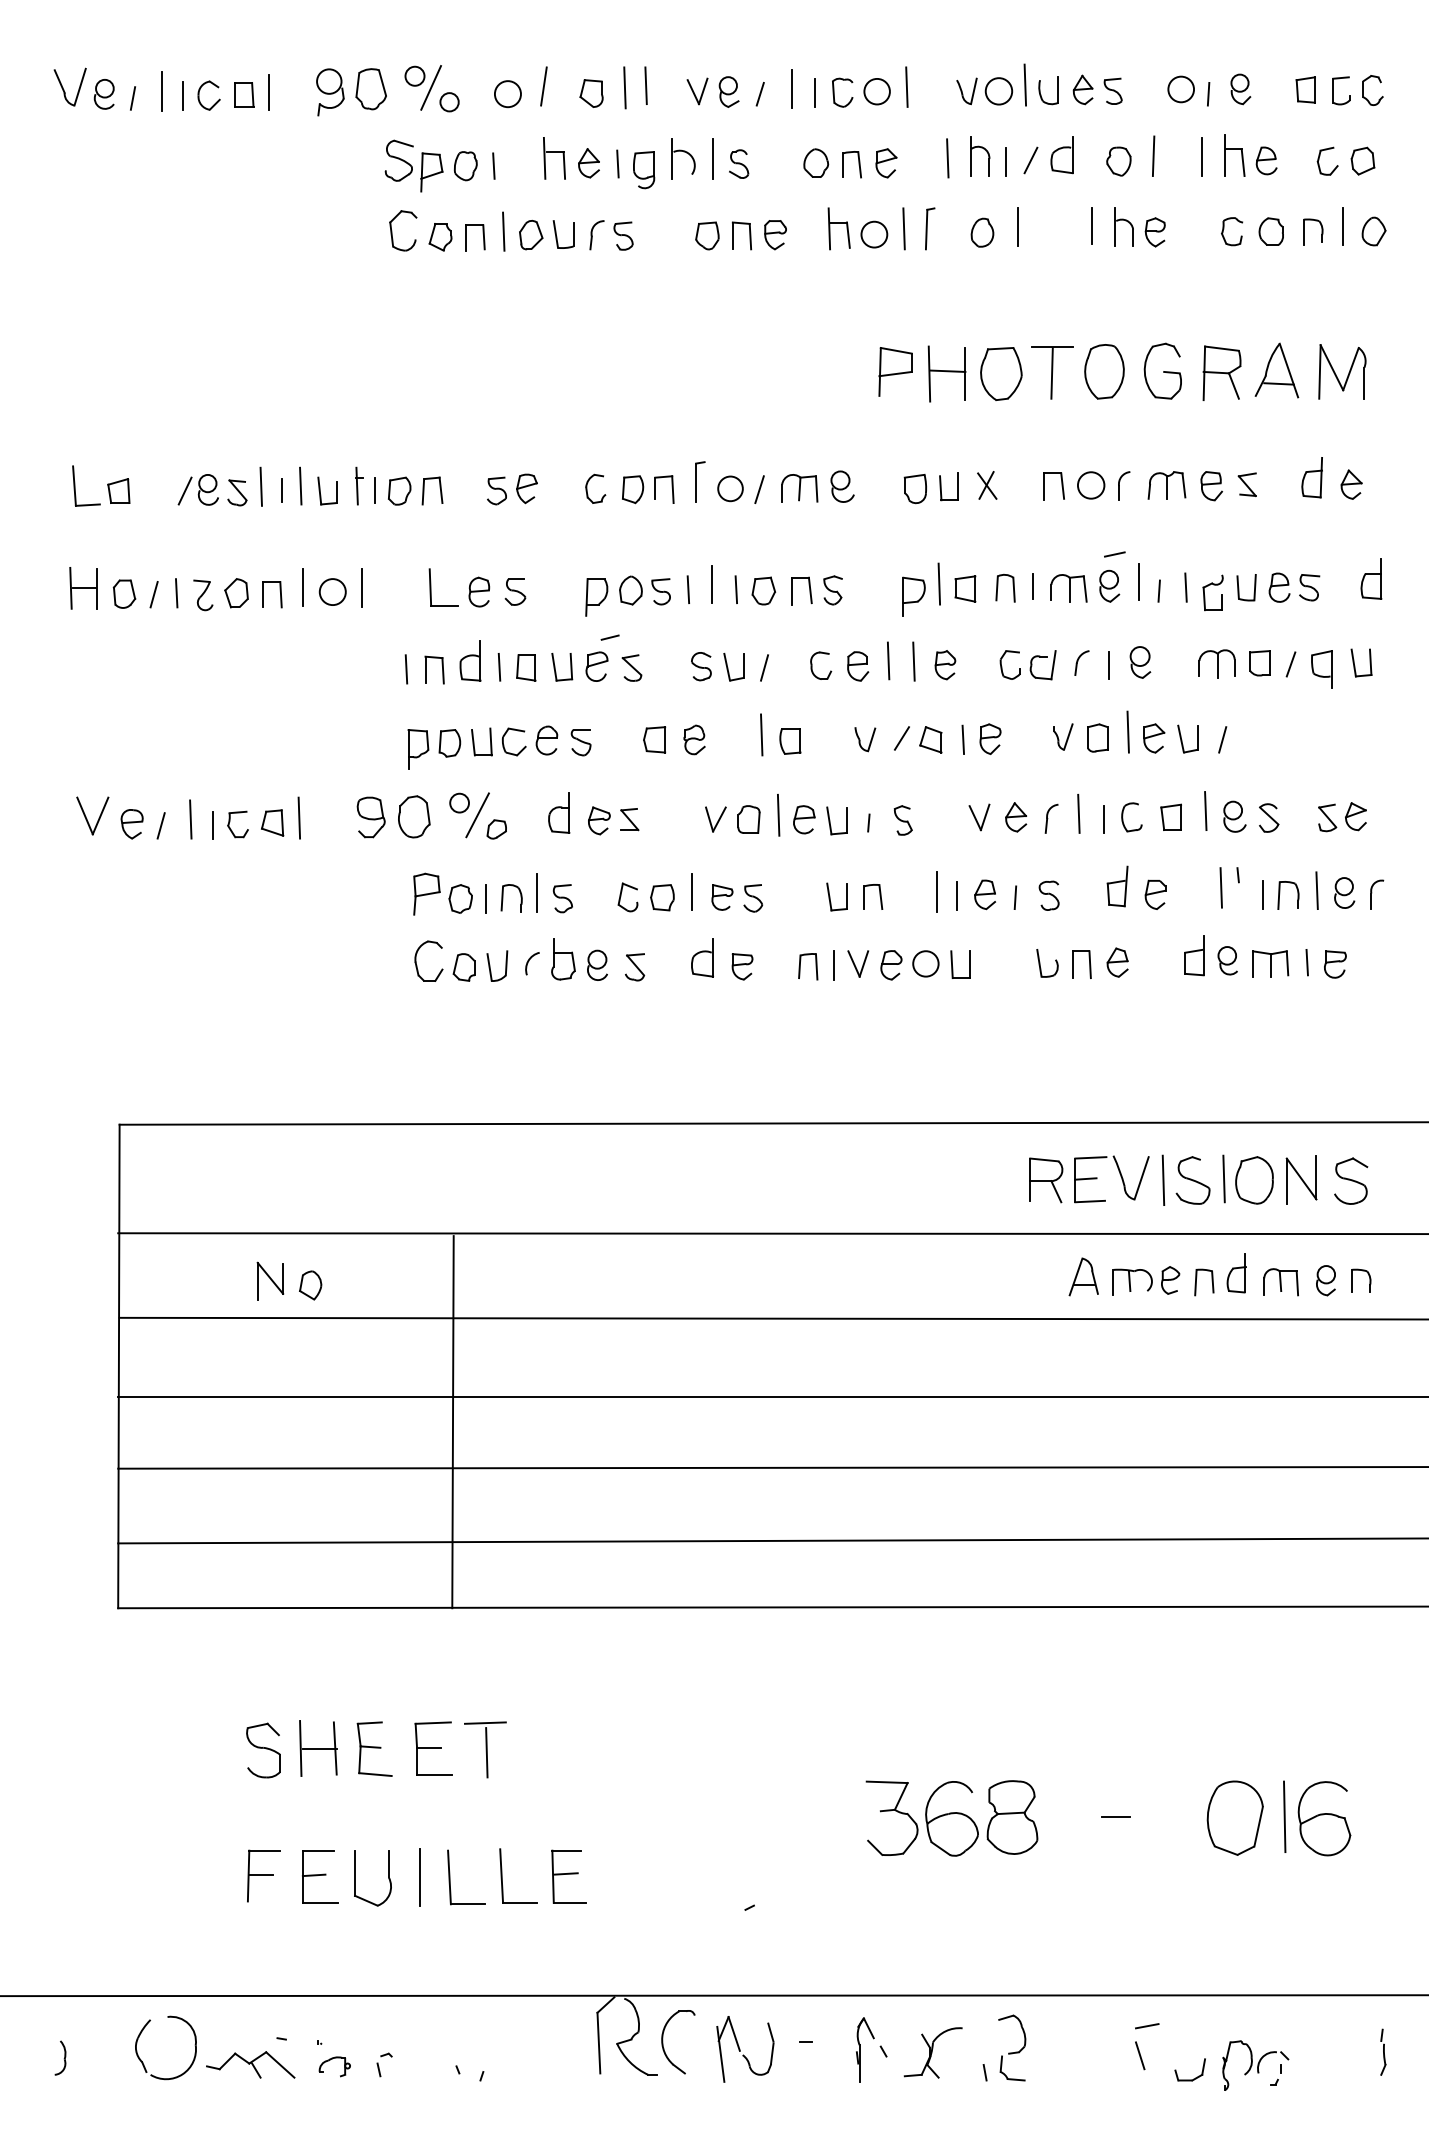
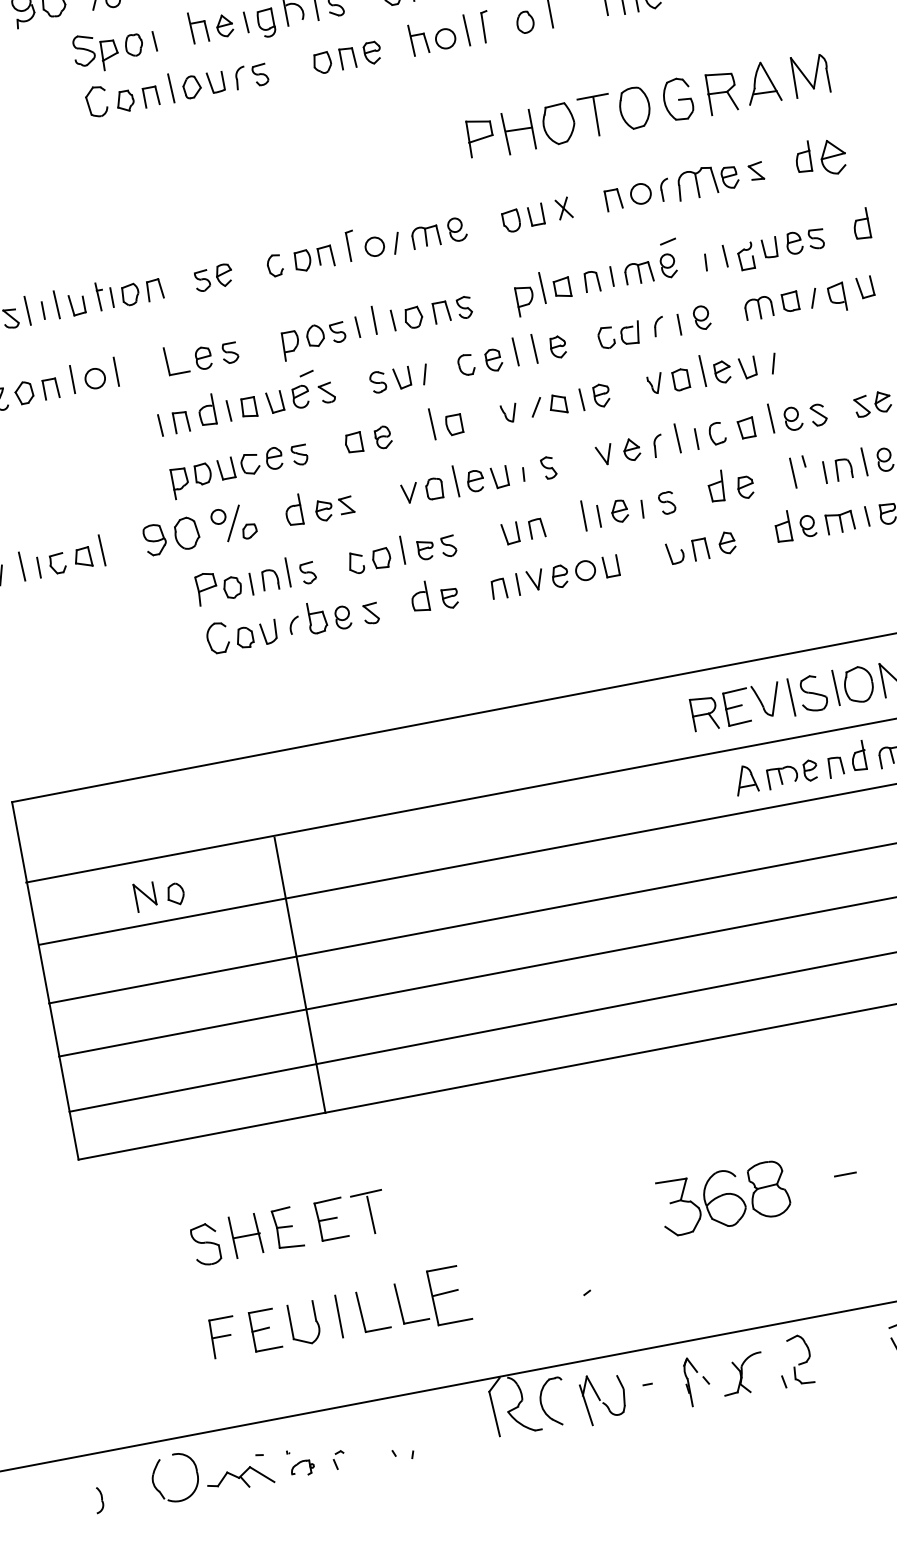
part: (1351, 484) -> (833, 156), size x1.6
part: (1166, 485) -> (696, 183), size x1.4
line: (1138, 581) -> (689, 258), removed
part: (568, 1876) -> (448, 1295), size x1.4

